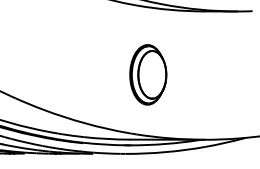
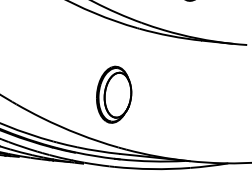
part: (148, 74) -> (114, 94), moved

